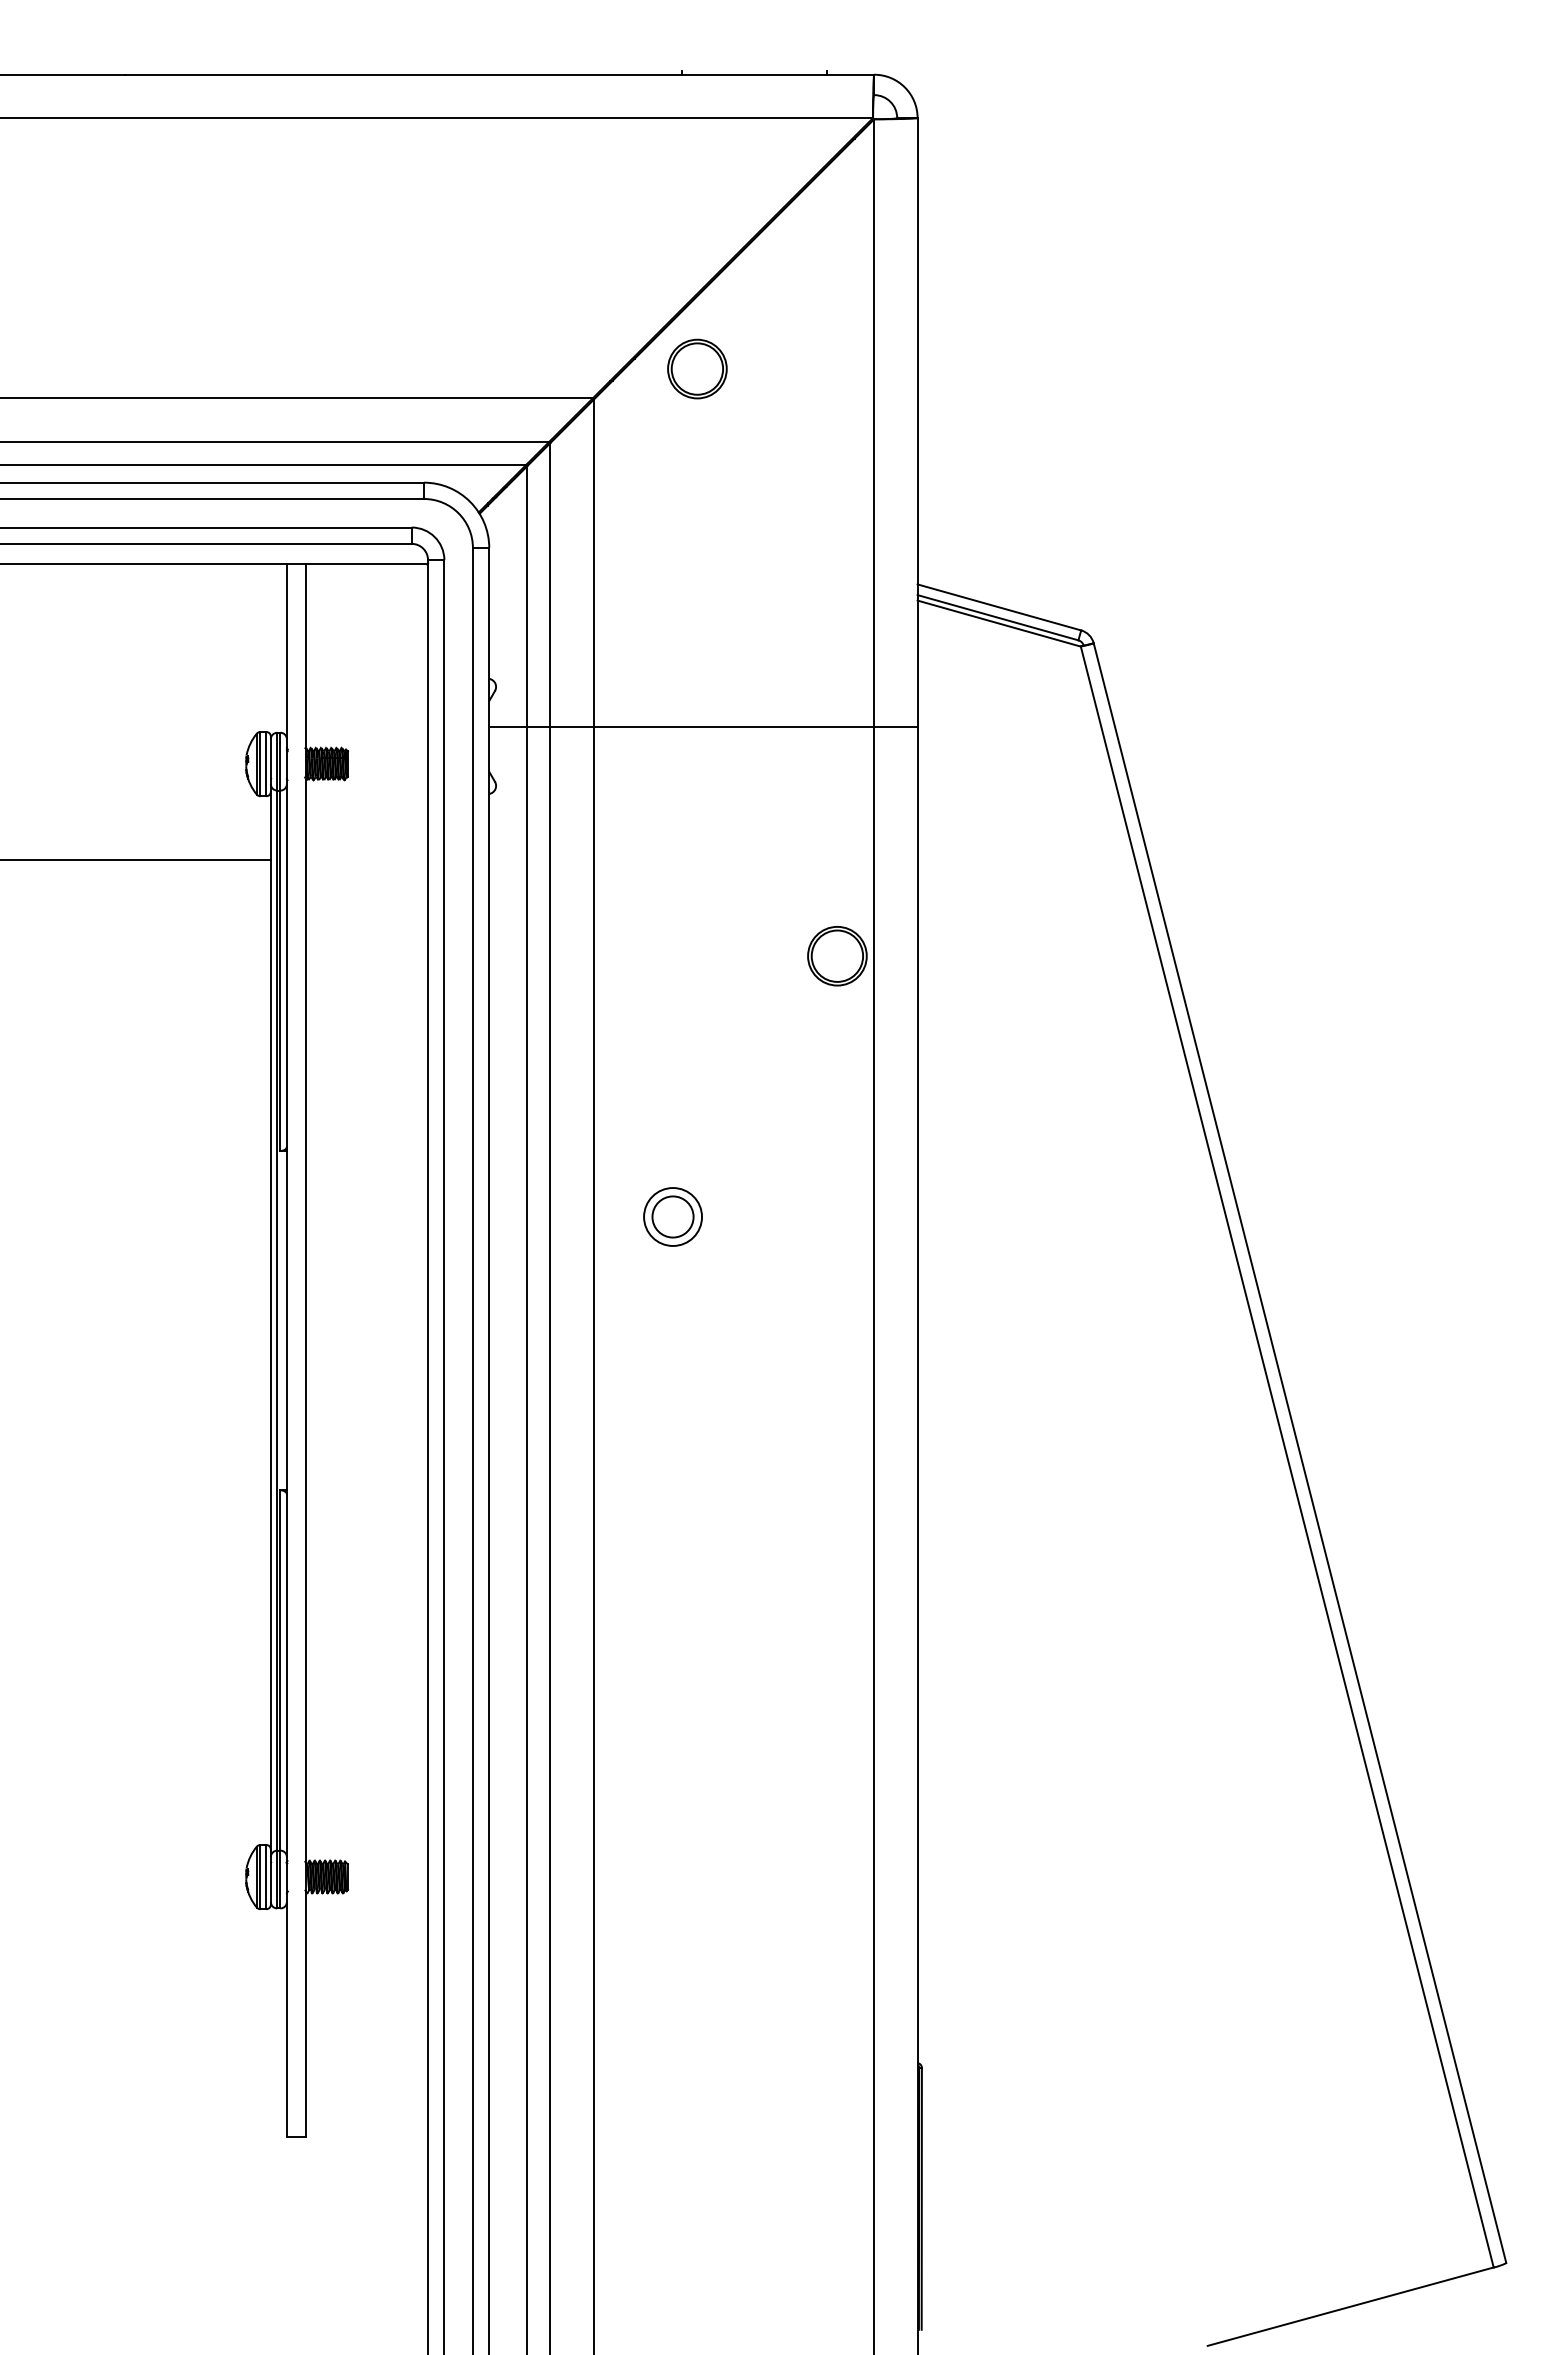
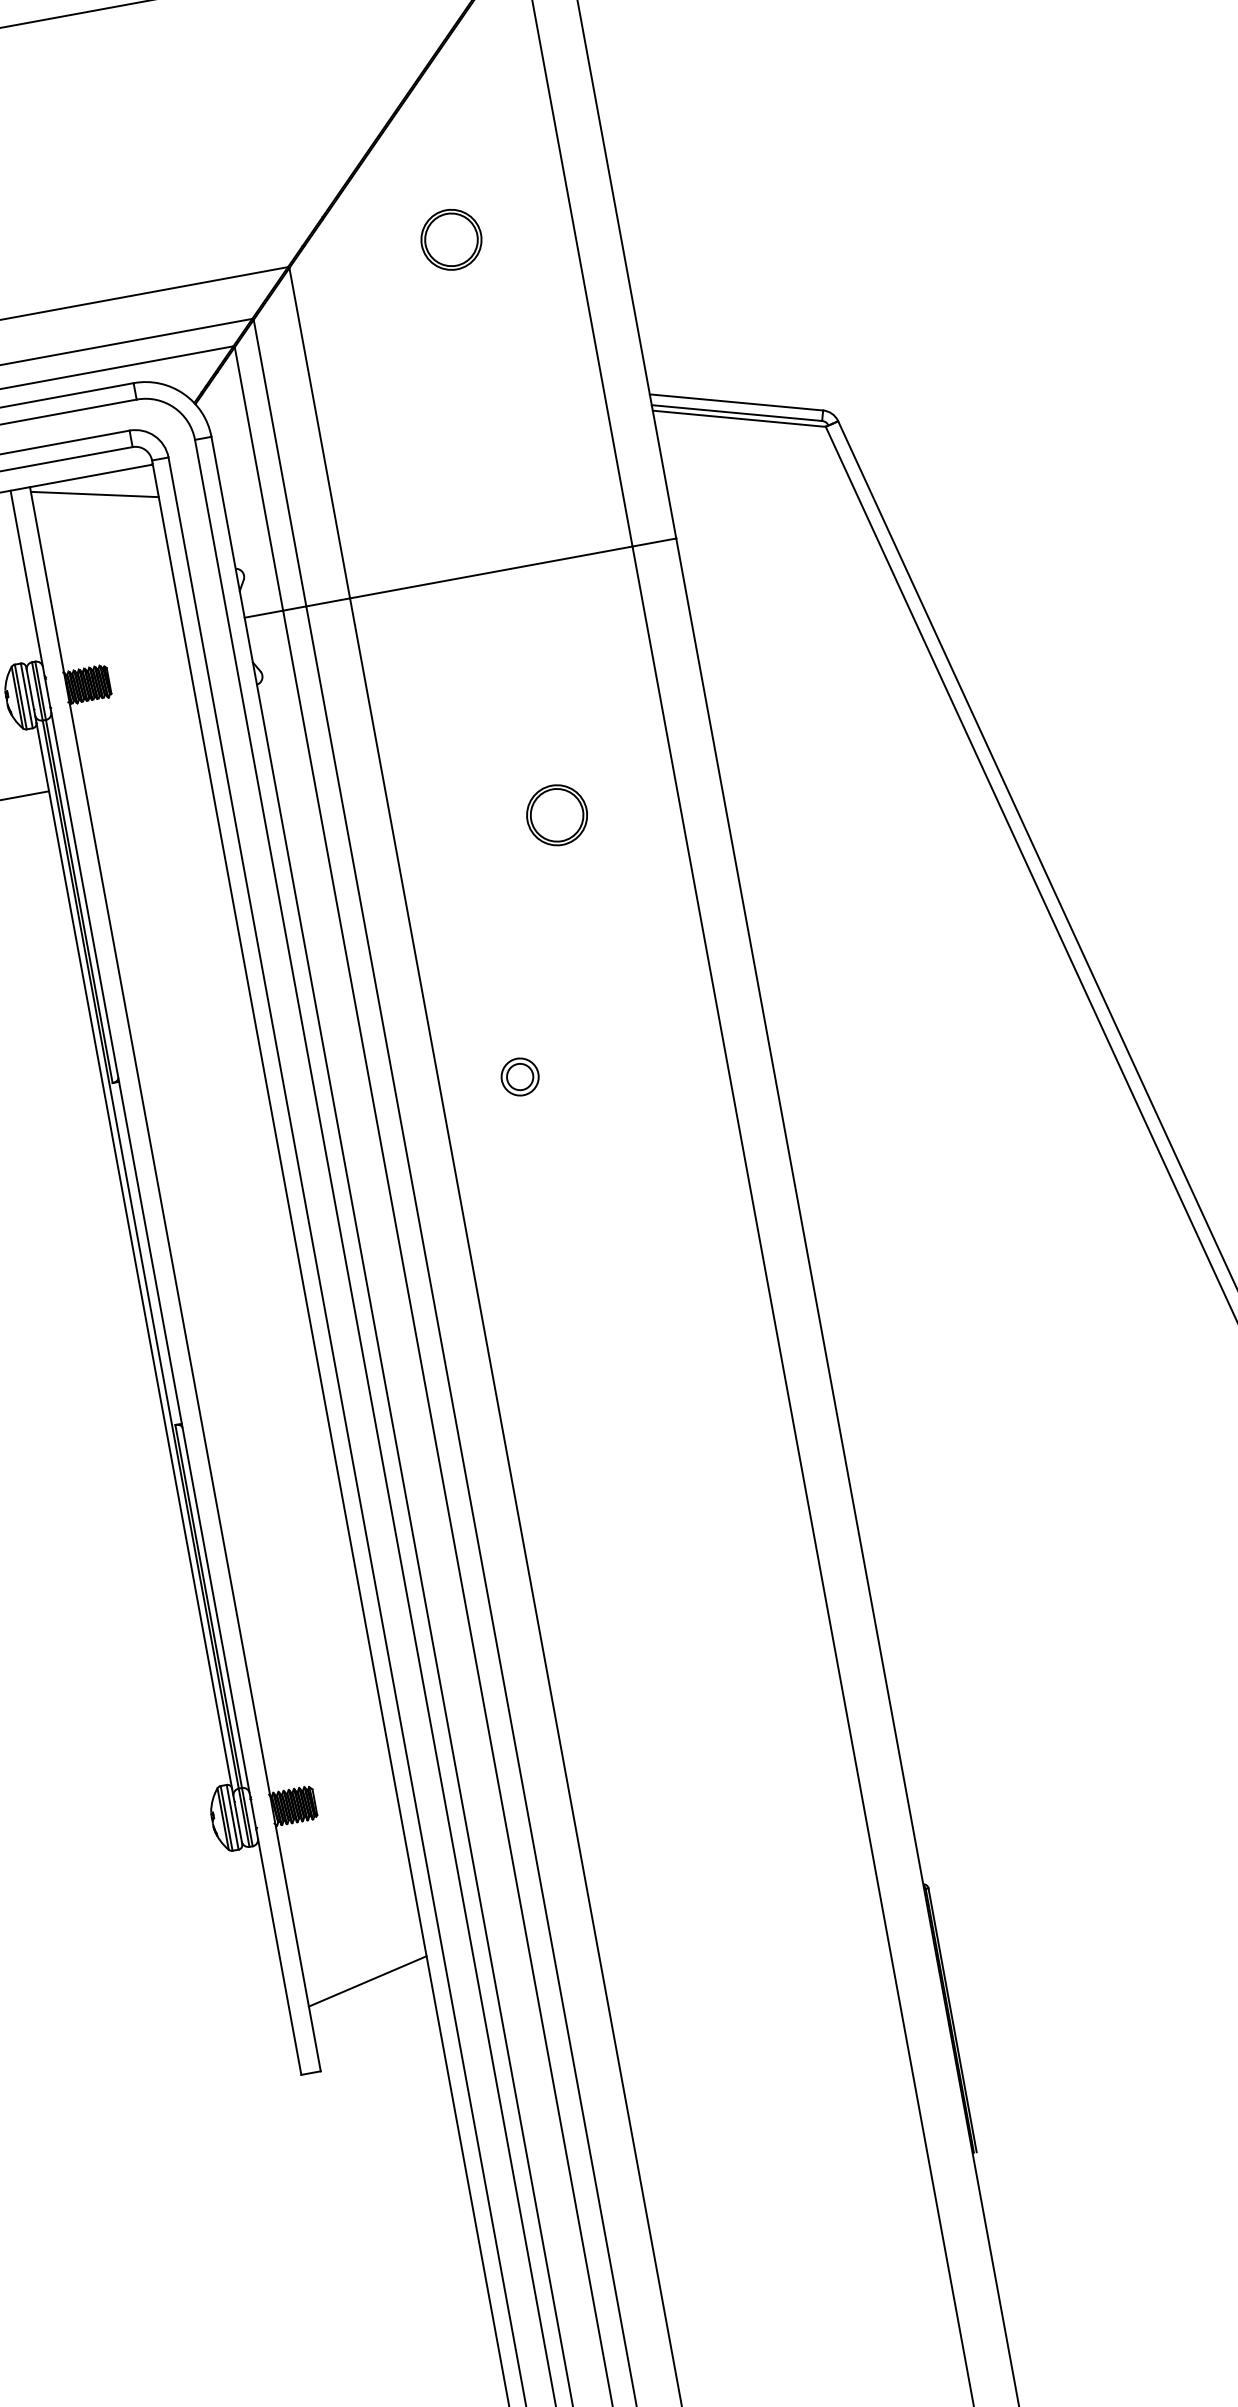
part: (697, 368) -> (451, 239), moved
line: (367, 582) -> (95, 494), added
part: (837, 956) -> (557, 815), moved
part: (672, 1216) -> (519, 1076), size x0.62
line: (367, 2058) -> (368, 1981), added

